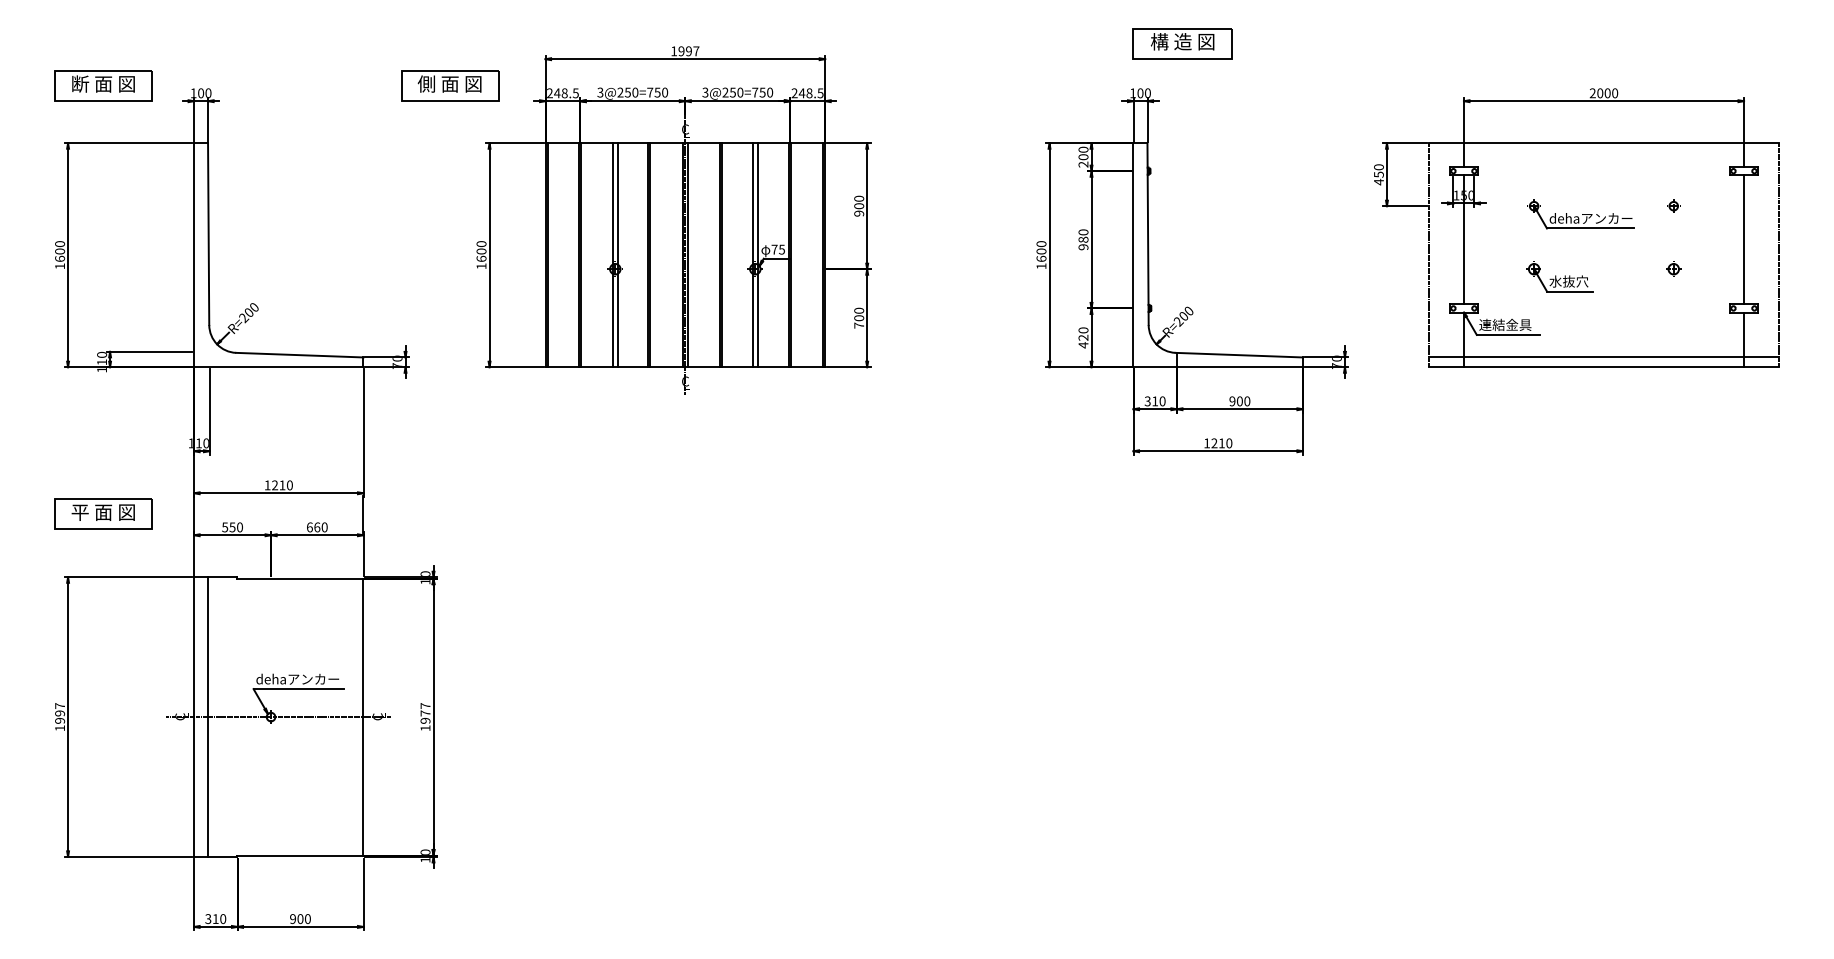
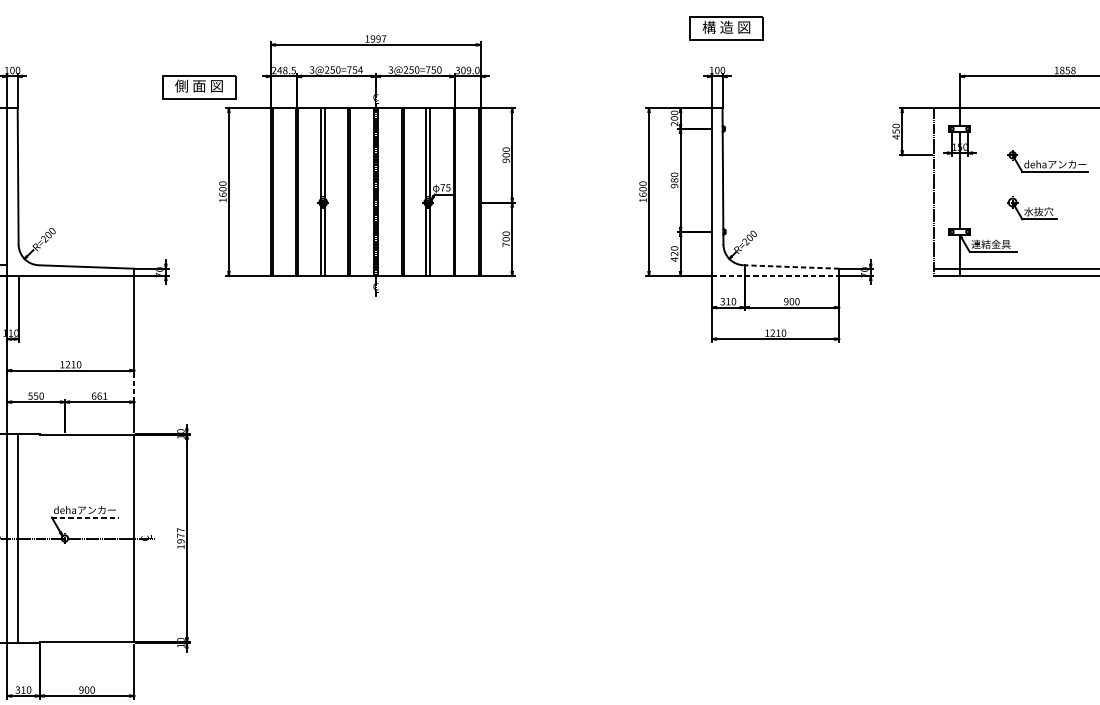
part: (1182, 43) -> (726, 28), moved
part: (450, 85) -> (199, 87), moved
text: (664, 92) -> (360, 69), 3@250=750 -> 3@250=754
text: (807, 93) -> (467, 70), 248.5 -> 309.0
text: (1603, 93) -> (1064, 70), 2000 -> 1858
line: (1239, 355) -> (791, 267), solid -> dashed
line: (1218, 367) -> (775, 276), solid -> dashed
line: (363, 514) -> (134, 386), solid -> dashed
text: (324, 527) -> (105, 396), 660 -> 661
line: (299, 689) -> (86, 517), solid -> dashed

